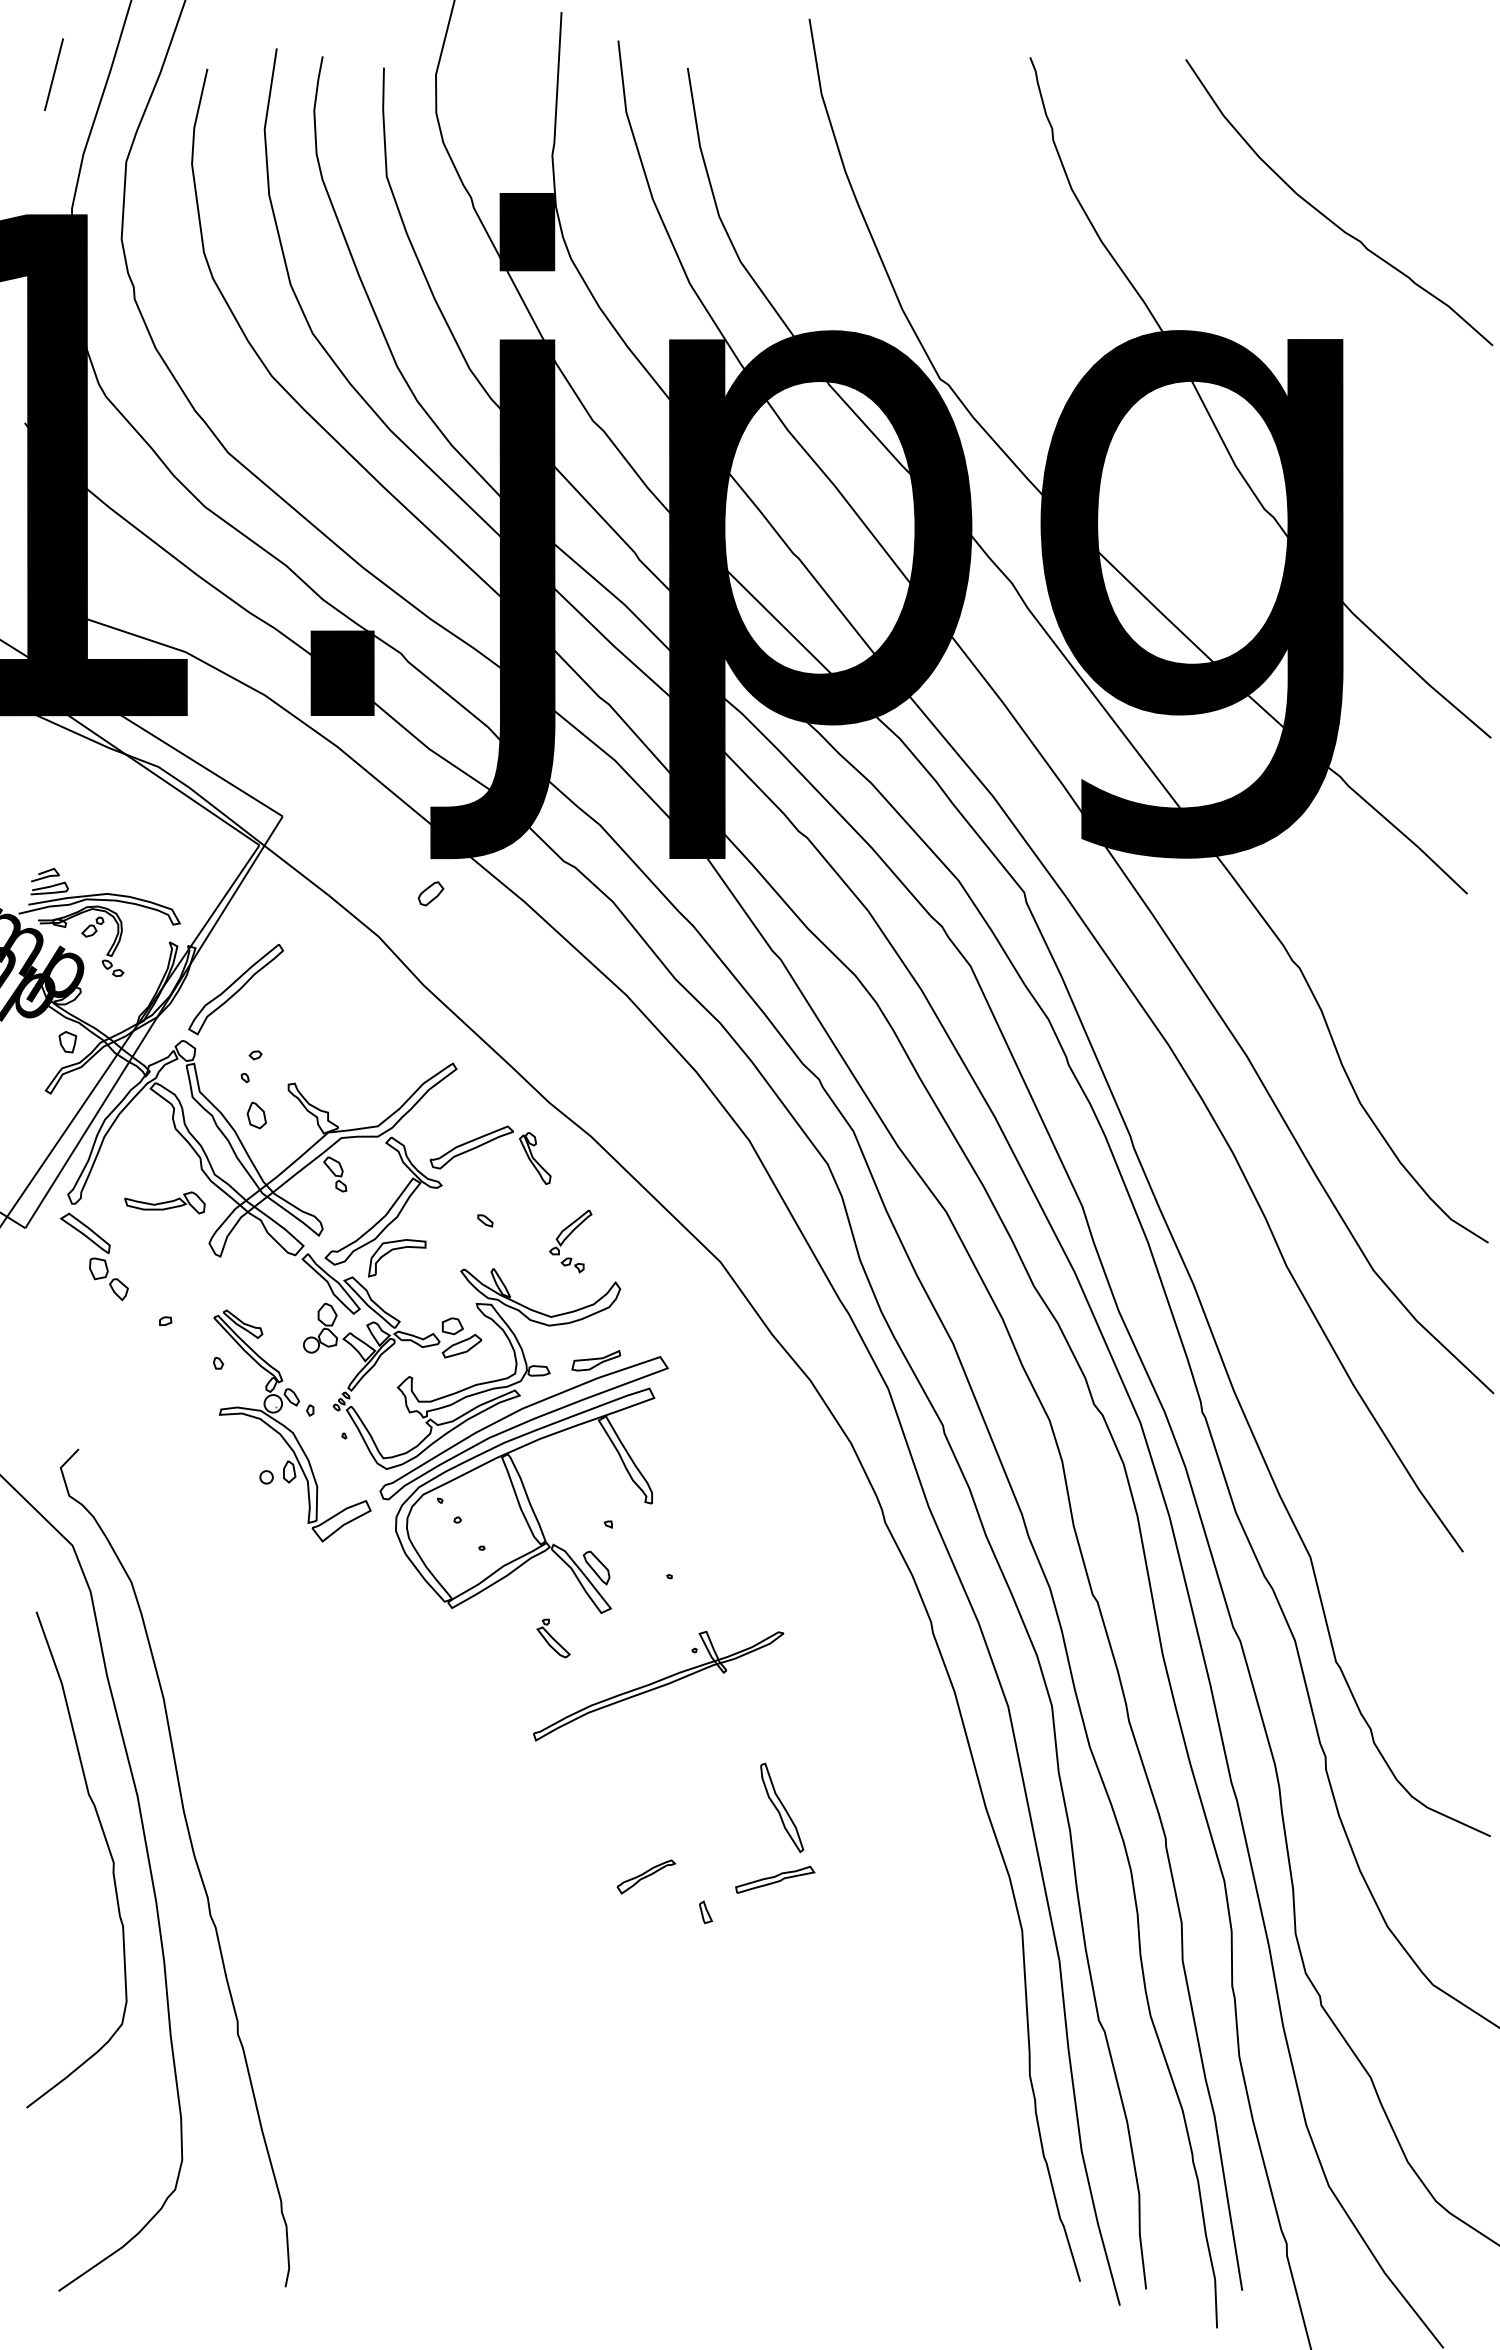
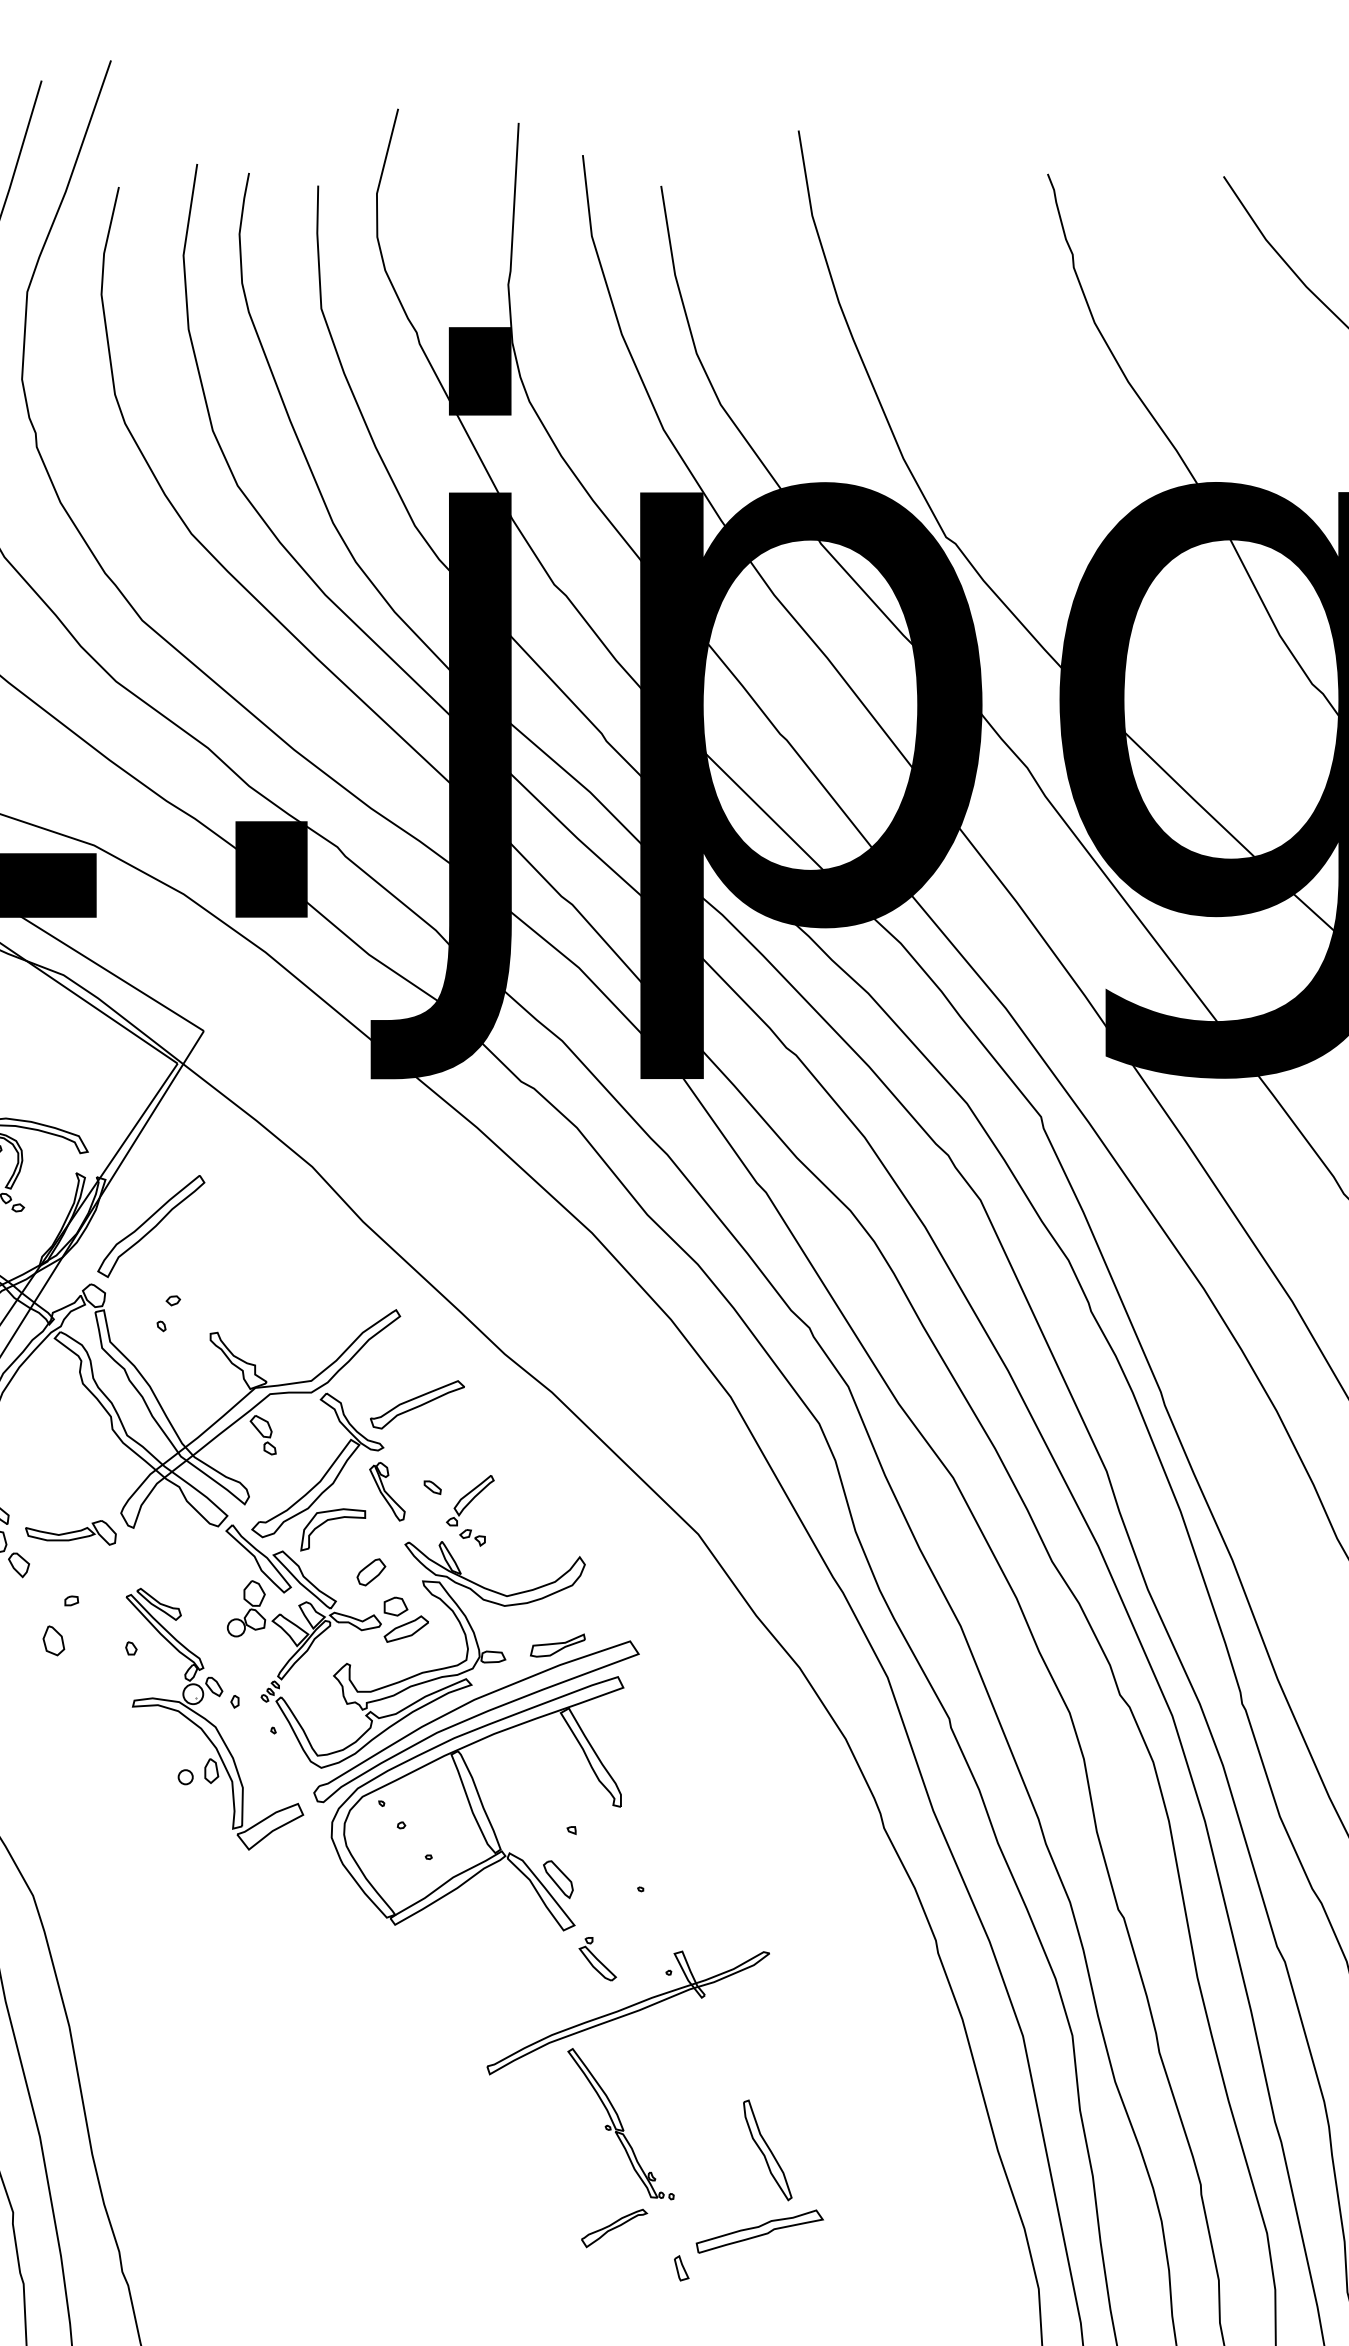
part: (430, 893) -> (370, 1571), moved
part: (256, 1115) -> (53, 1640), moved
part: (535, 1158) -> (387, 1491), moved
part: (164, 1202) -> (70, 1532), moved
part: (570, 1241) -> (470, 1510), moved
part: (553, 1638) -> (597, 1959), moved
part: (651, 1784) -> (620, 2123), added
part: (775, 1879) -> (760, 2231), size x1.43

